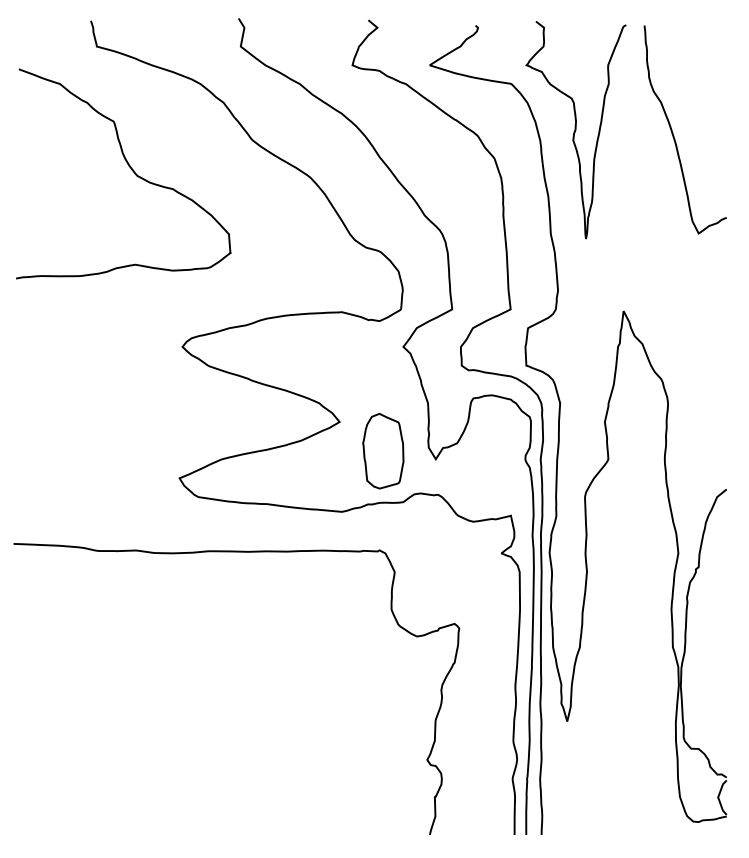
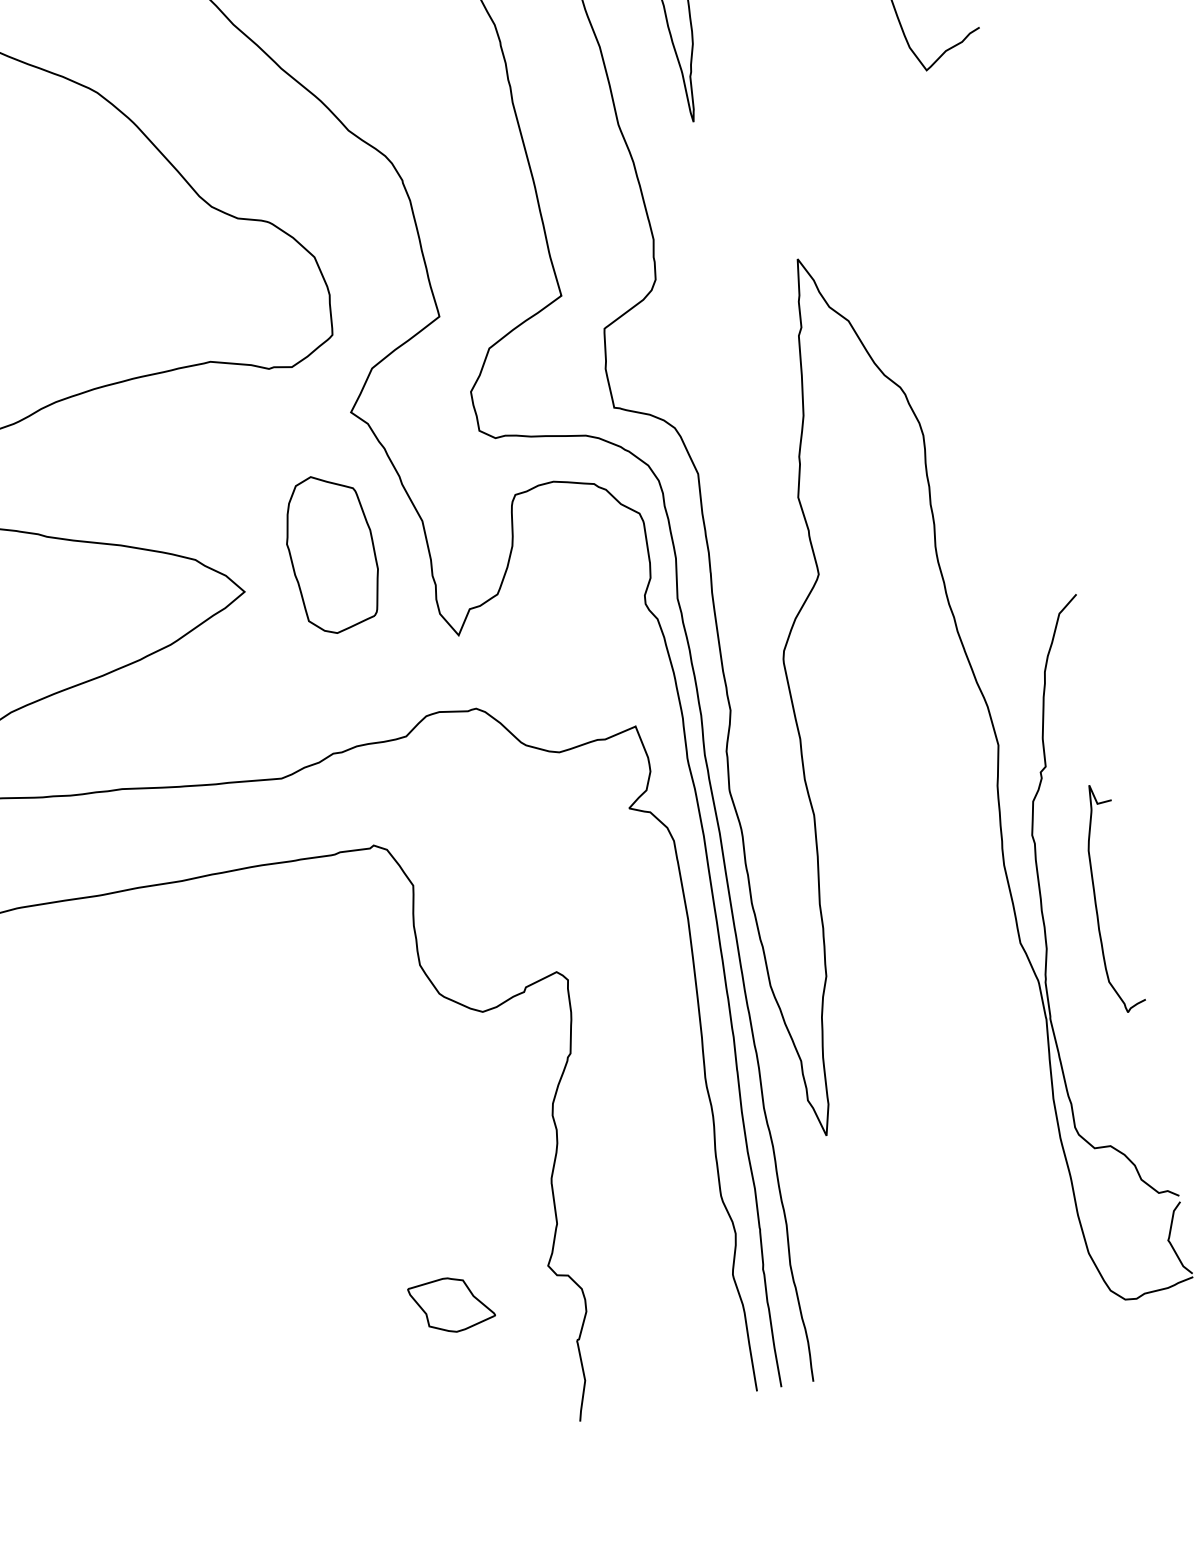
part: (383, 450) -> (332, 552), moved
curve: (712, 631) -> (1097, 896), added
part: (379, 770) -> (452, 1304), added

